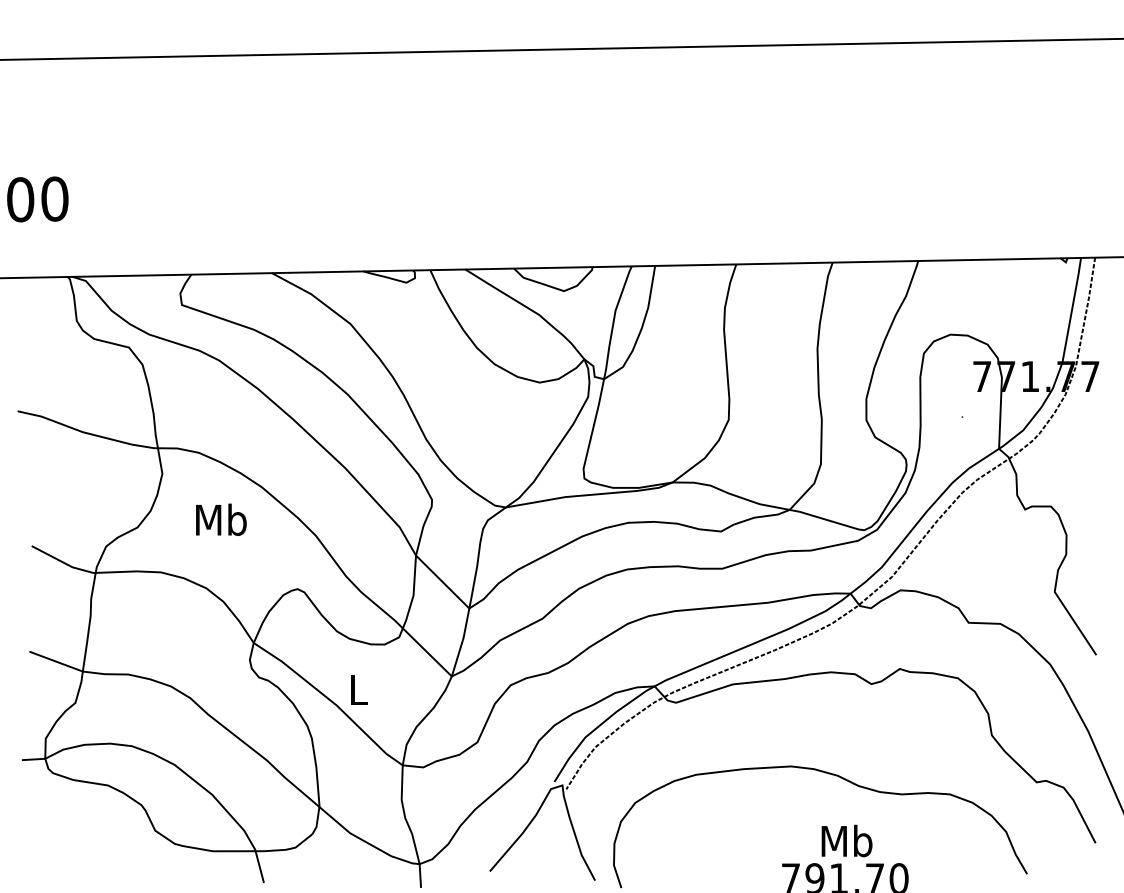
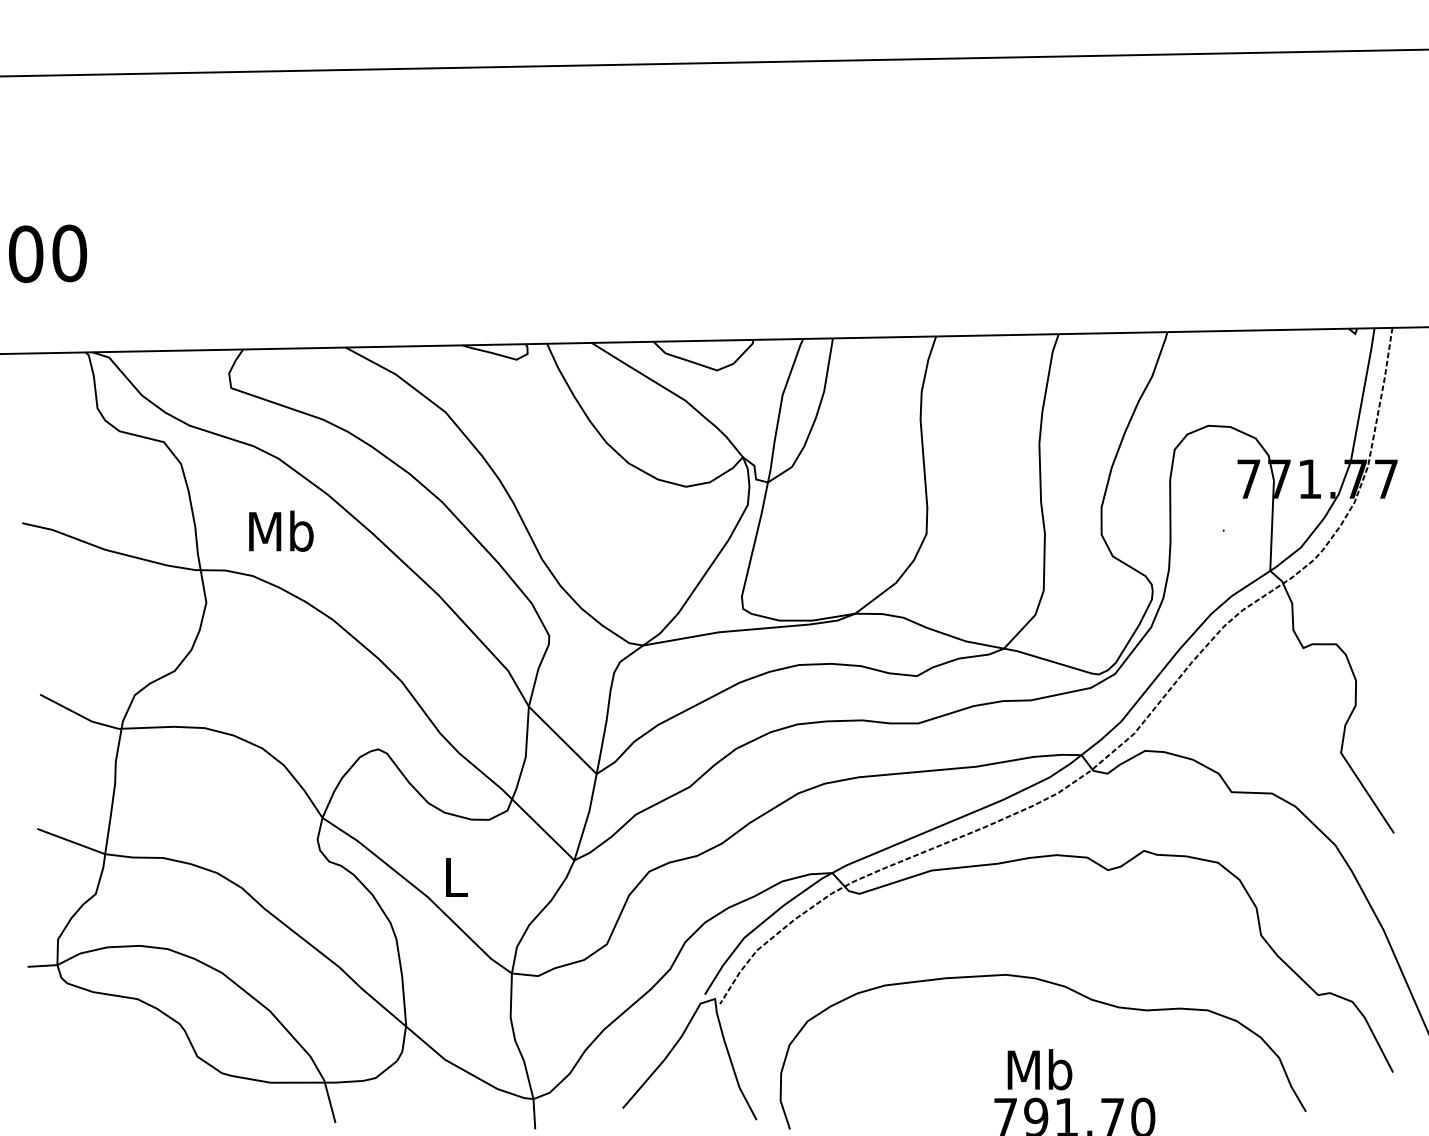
text: (221, 519) -> (281, 530), moved
text: (846, 840) -> (1039, 1069), moved

